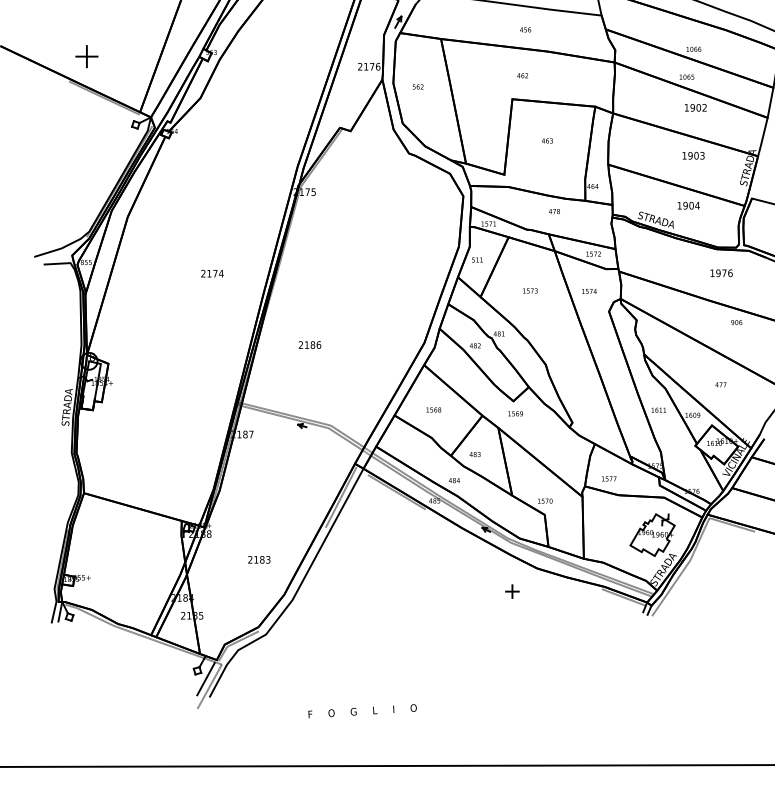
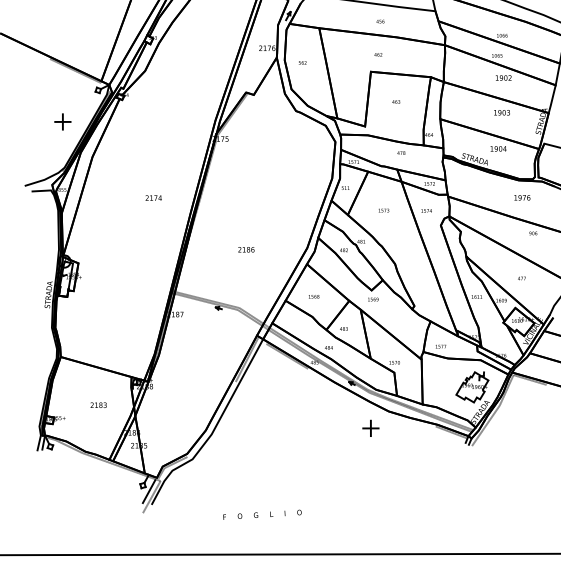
part: (86, 55) -> (62, 121), moved
text: (310, 344) -> (246, 249), moved
text: (259, 558) -> (98, 404), moved
part: (511, 590) -> (370, 427), size x1.67

